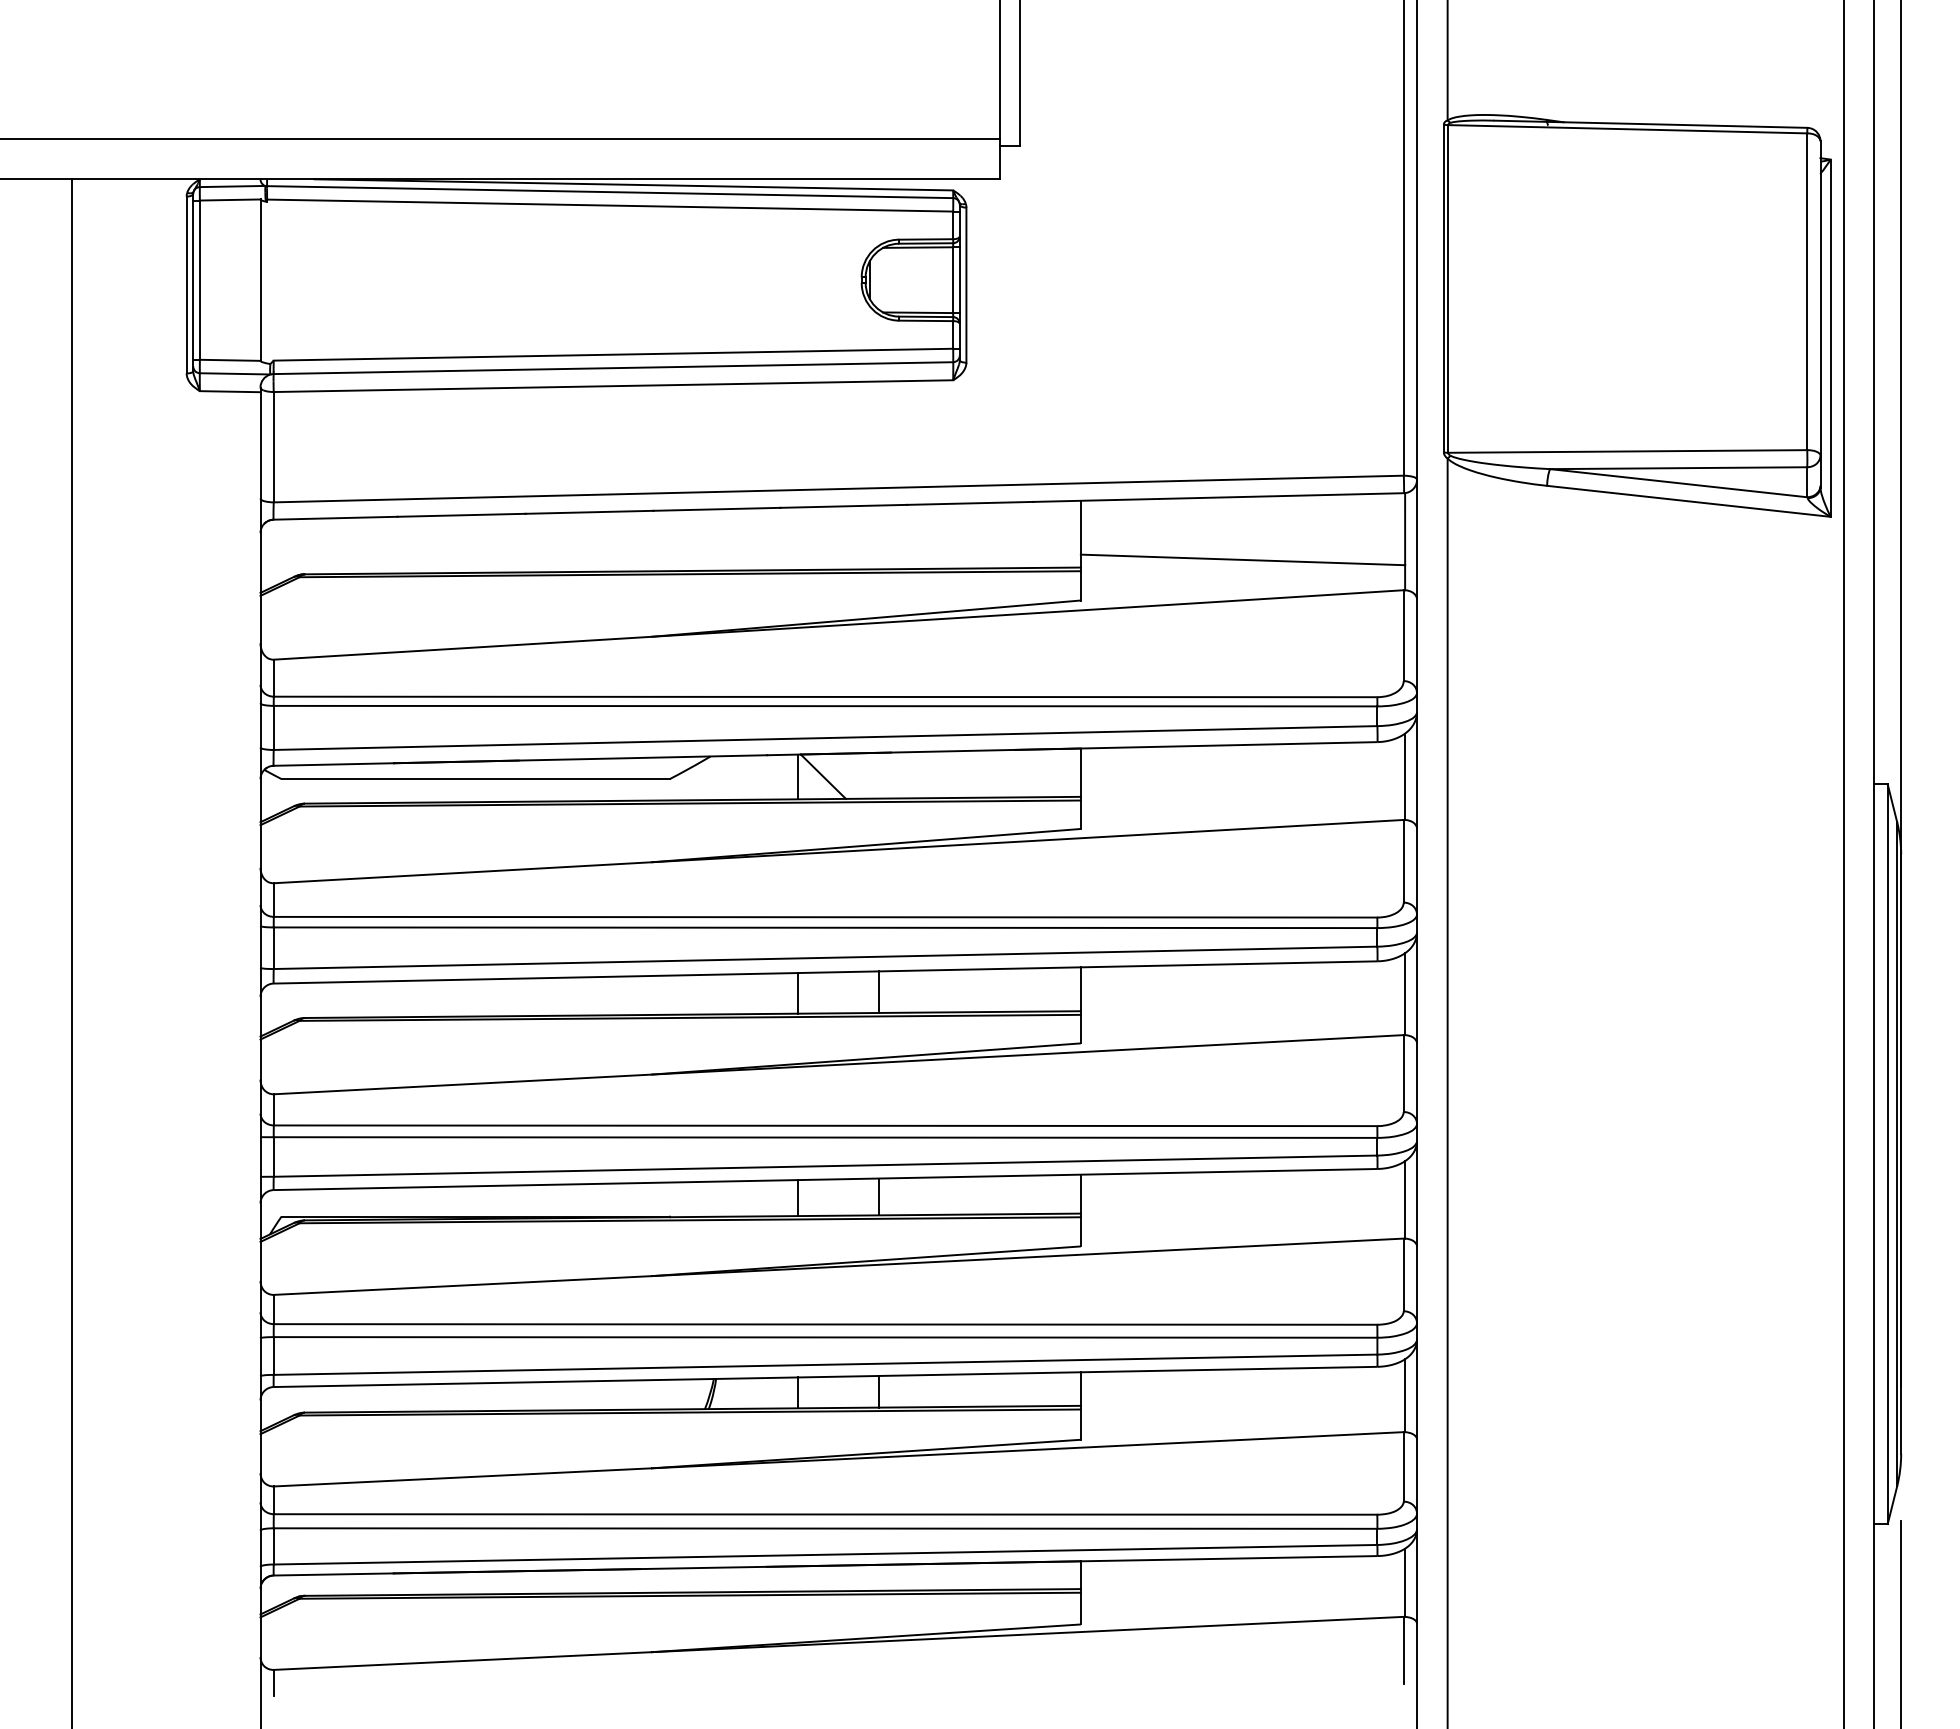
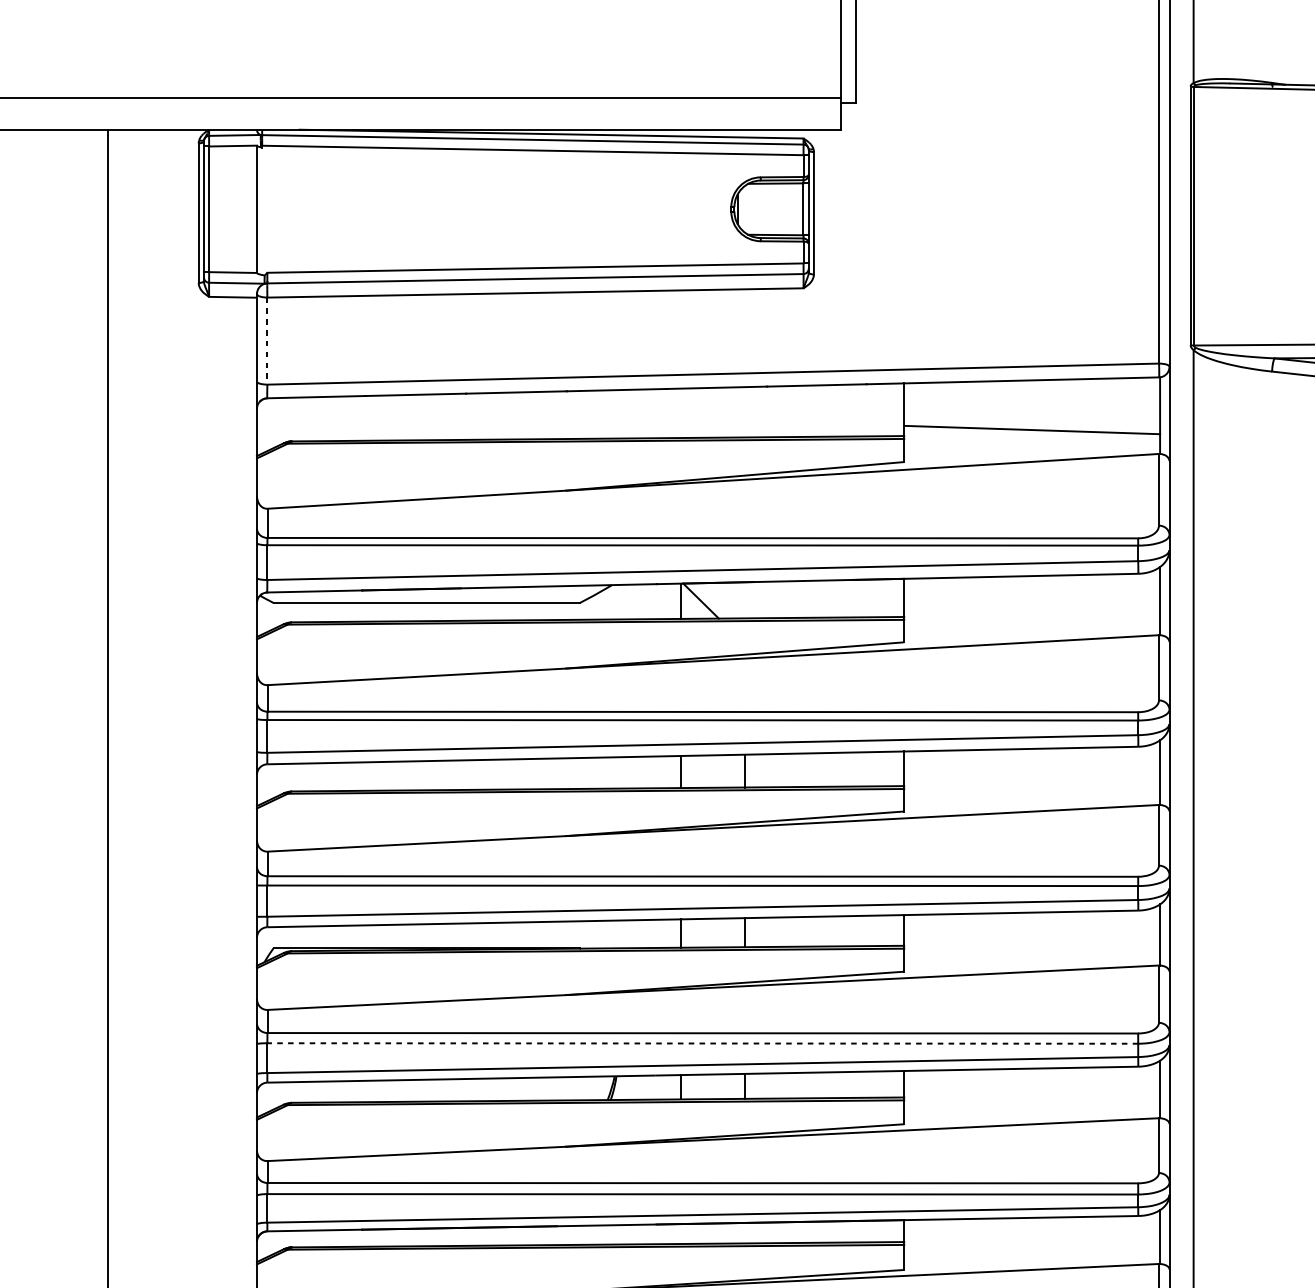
line: (273, 447) -> (267, 341), solid -> dashed
line: (825, 1337) -> (702, 1043), solid -> dashed

